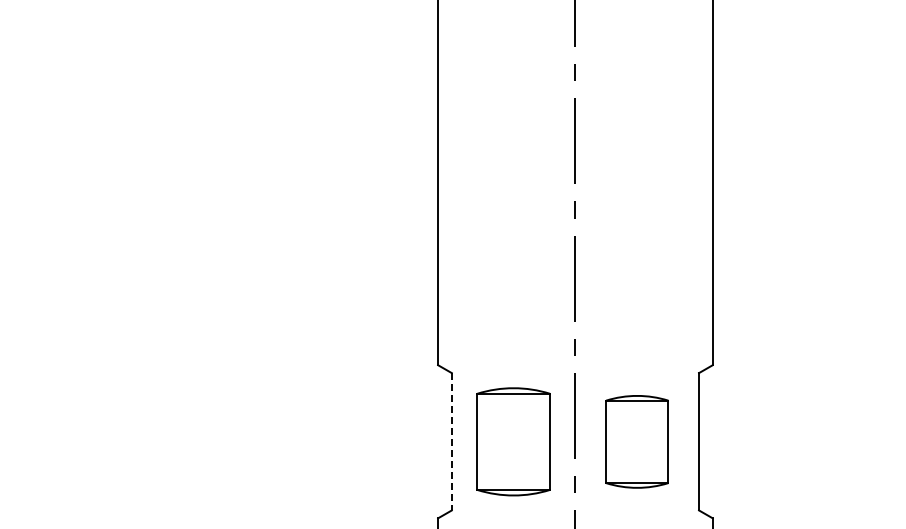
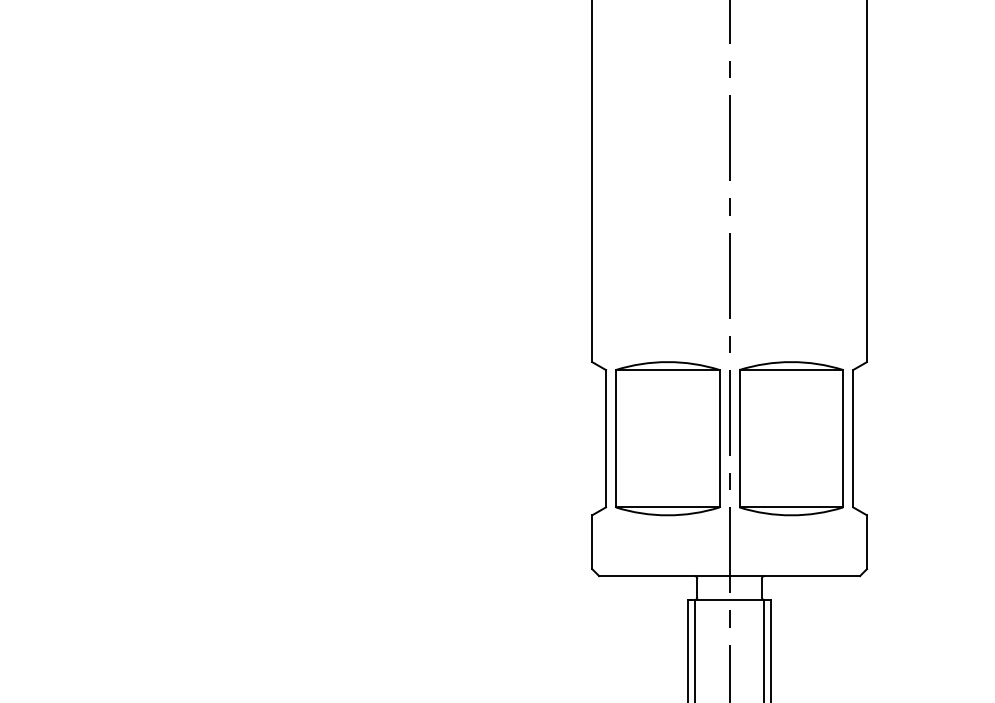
line: (452, 441) -> (606, 438), dashed -> solid
part: (513, 441) -> (667, 438), size x1.43
part: (637, 441) -> (791, 438), size x1.67

